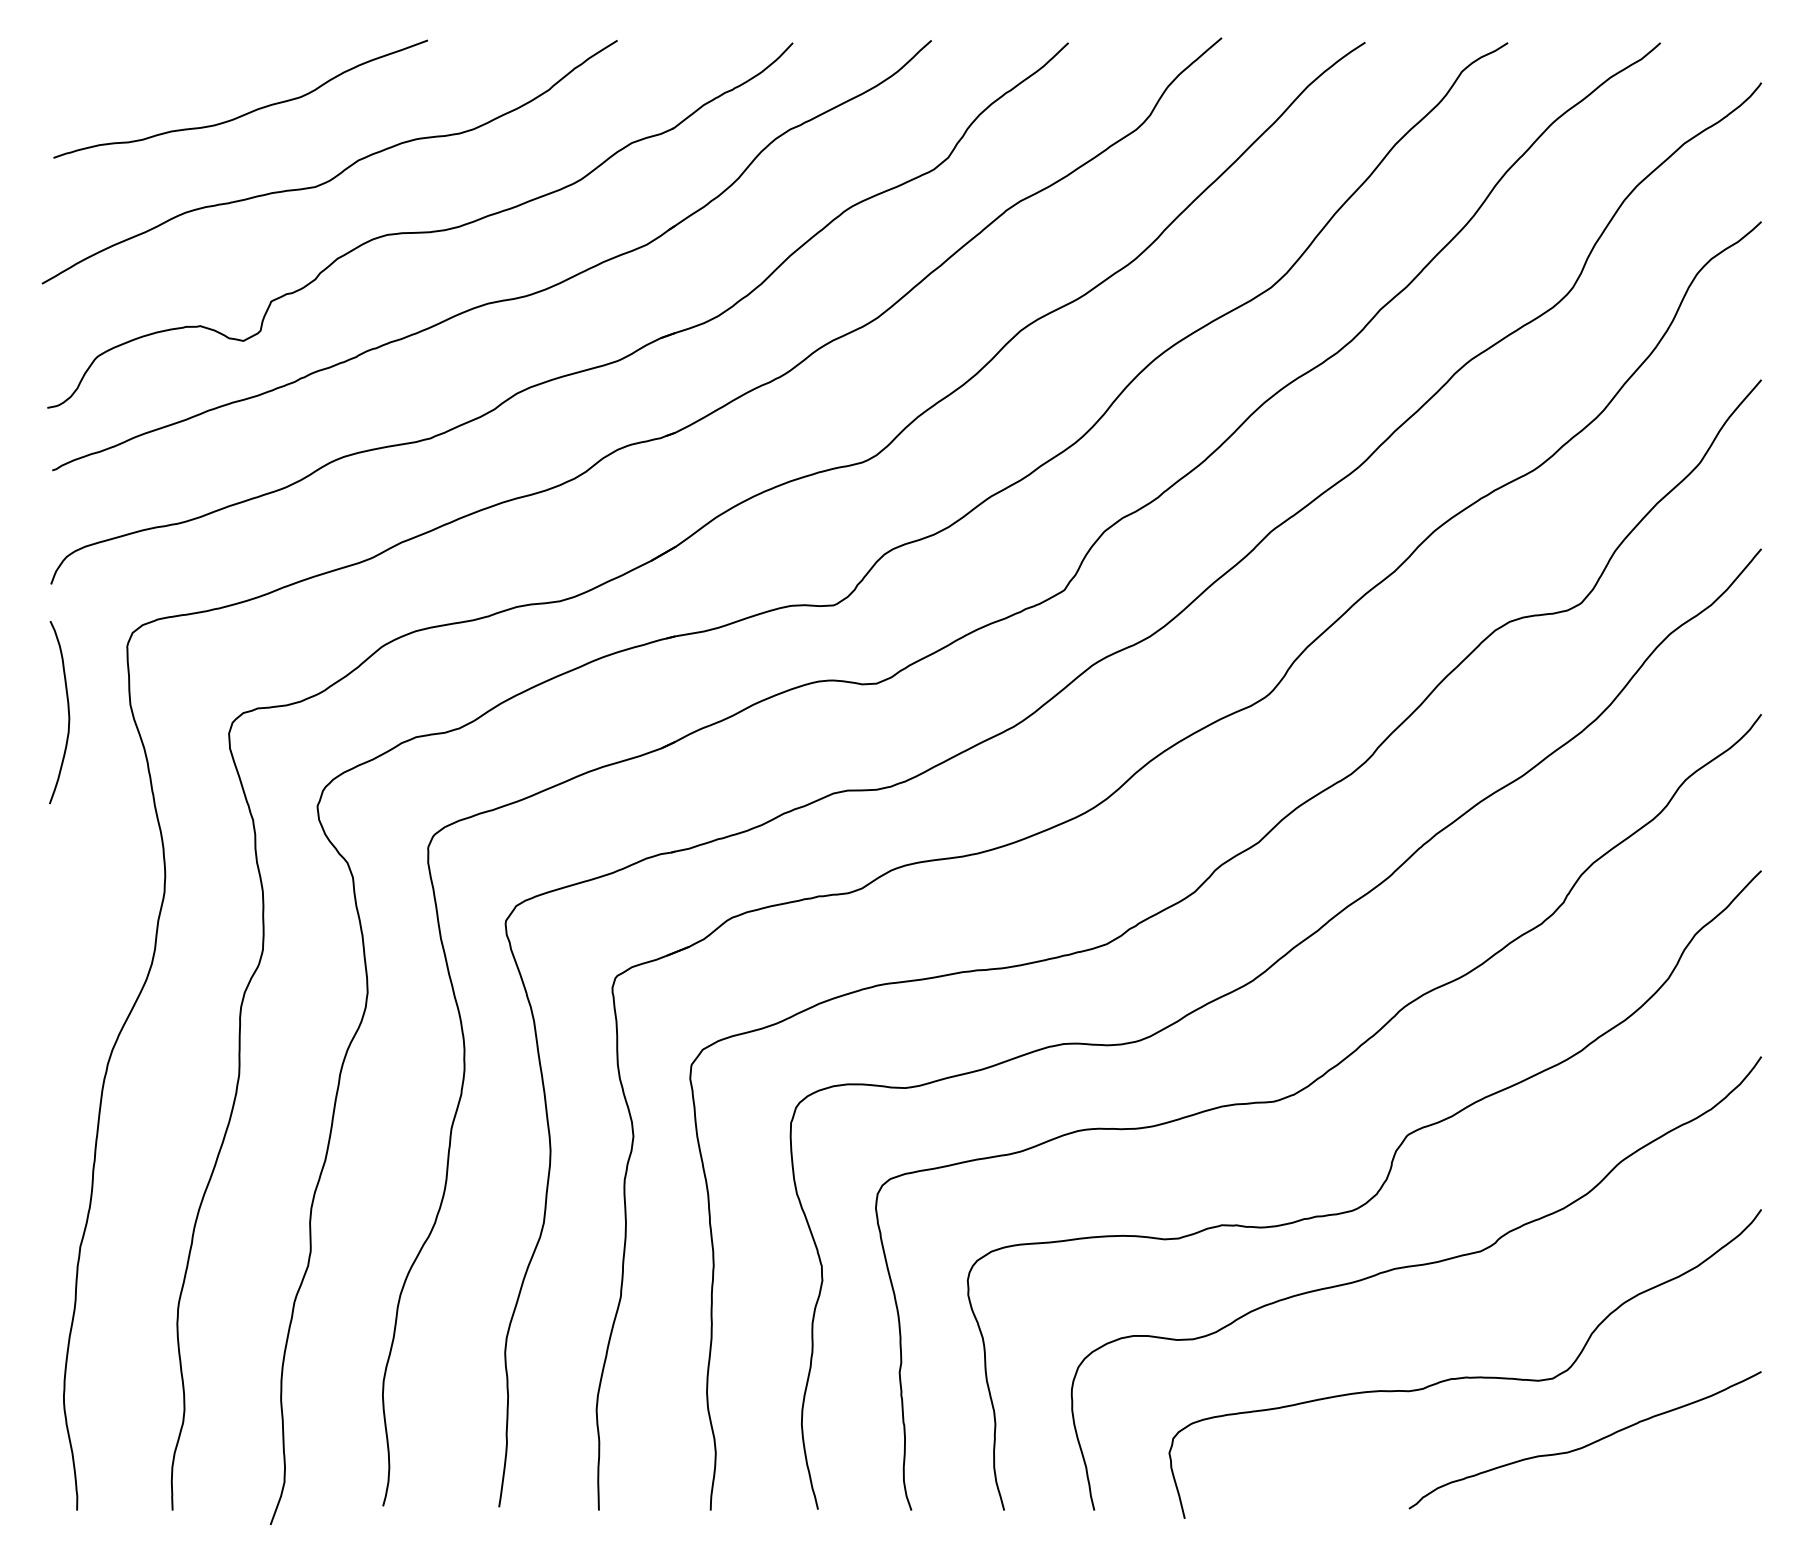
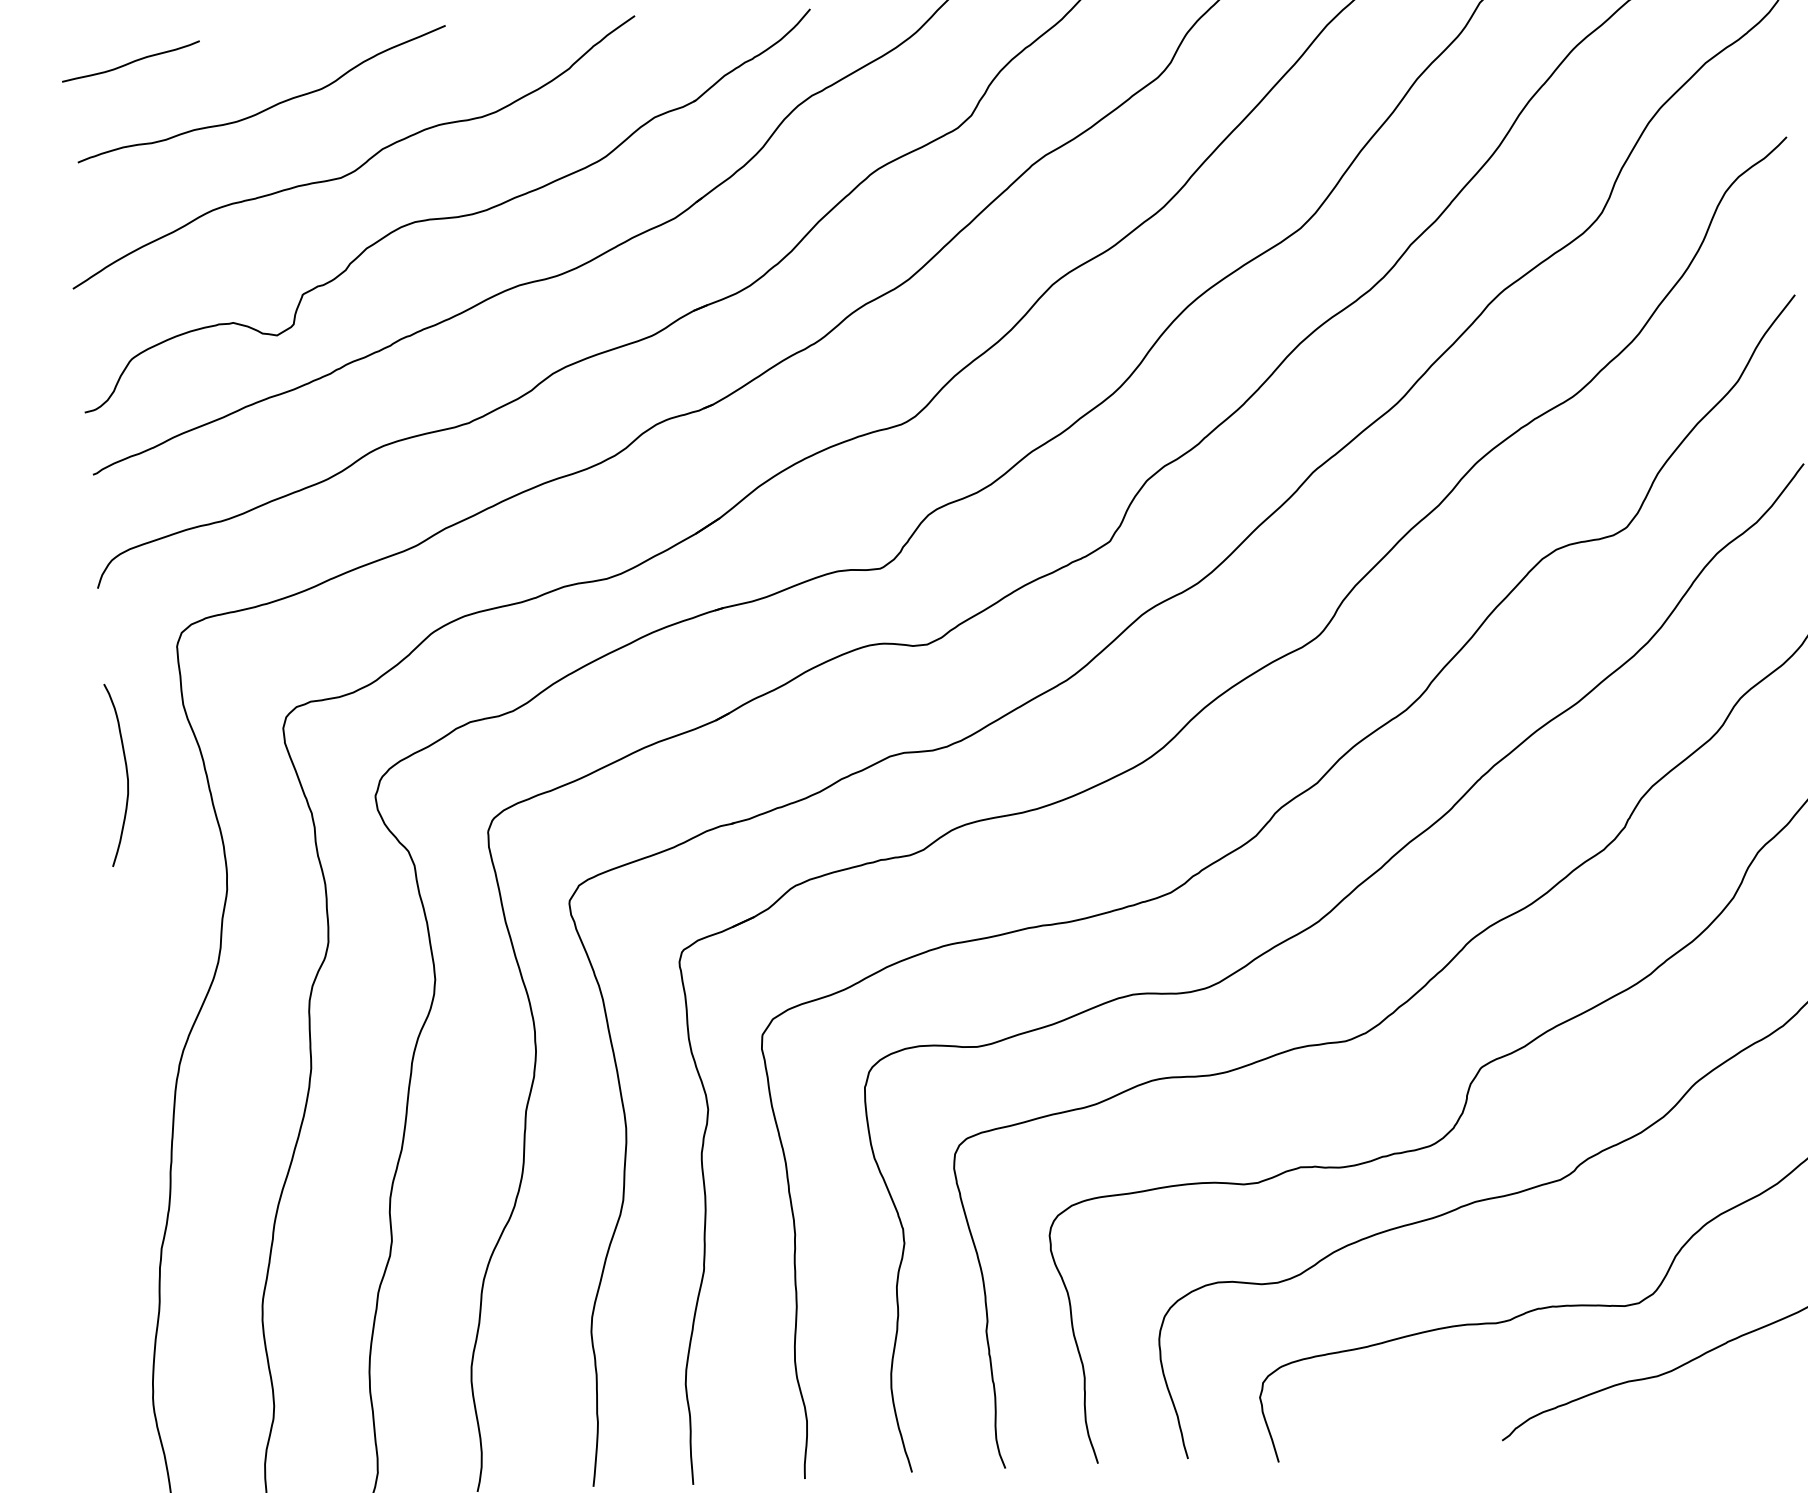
curve: (112, 59) -> (131, 61), added
curve: (67, 710) -> (125, 772), moved

